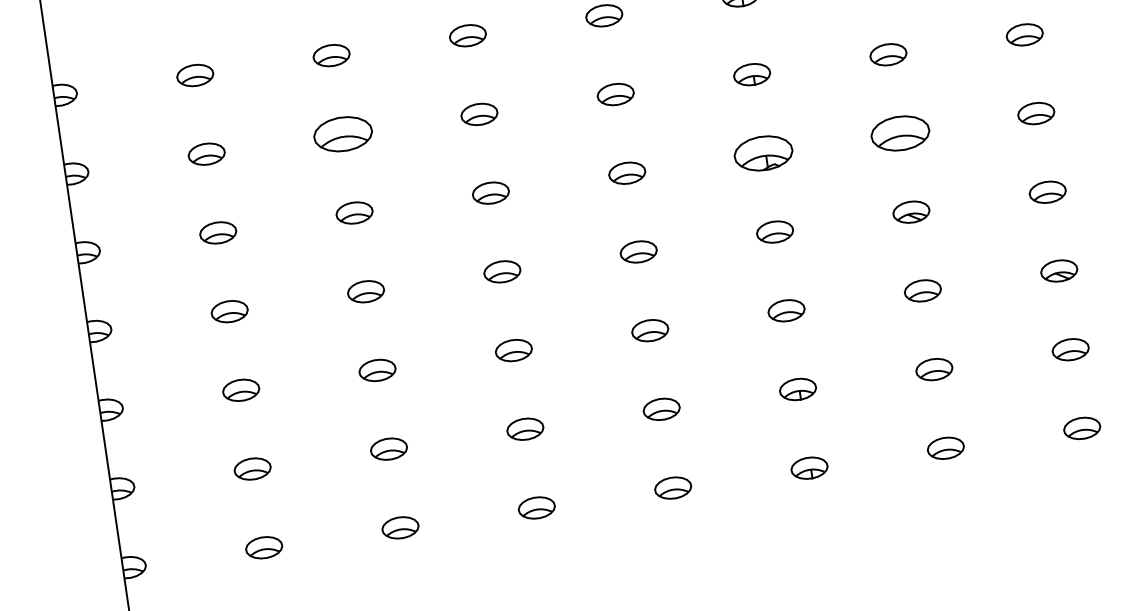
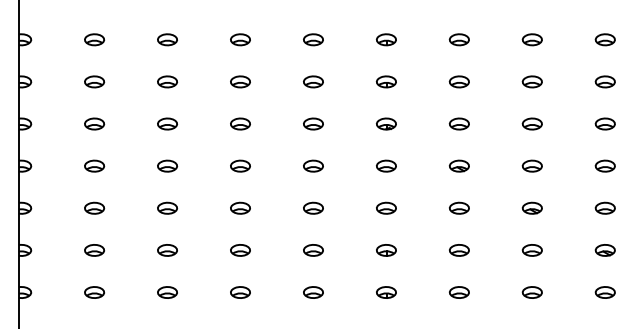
part: (898, 132) -> (458, 123), size x0.62
part: (342, 133) -> (167, 81), size x0.62
part: (763, 152) -> (386, 123), size x0.62

